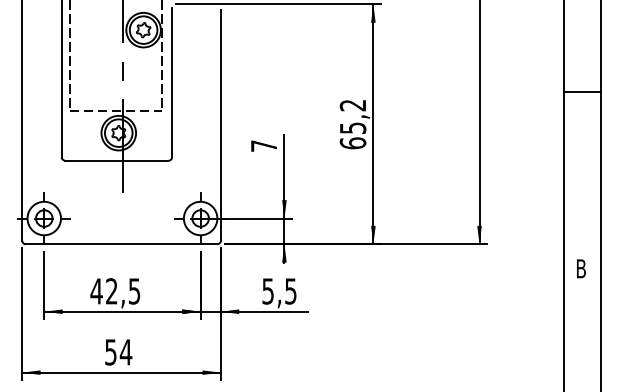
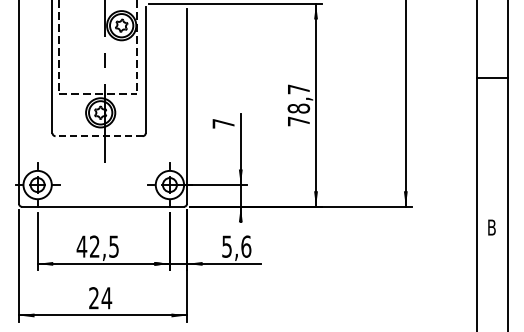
text: (352, 124) -> (298, 105), 65,2 -> 78,7
line: (117, 161) -> (99, 136), solid -> dashed
text: (291, 291) -> (246, 246), 5,5 -> 5,6
text: (110, 352) -> (93, 298), 54 -> 24

